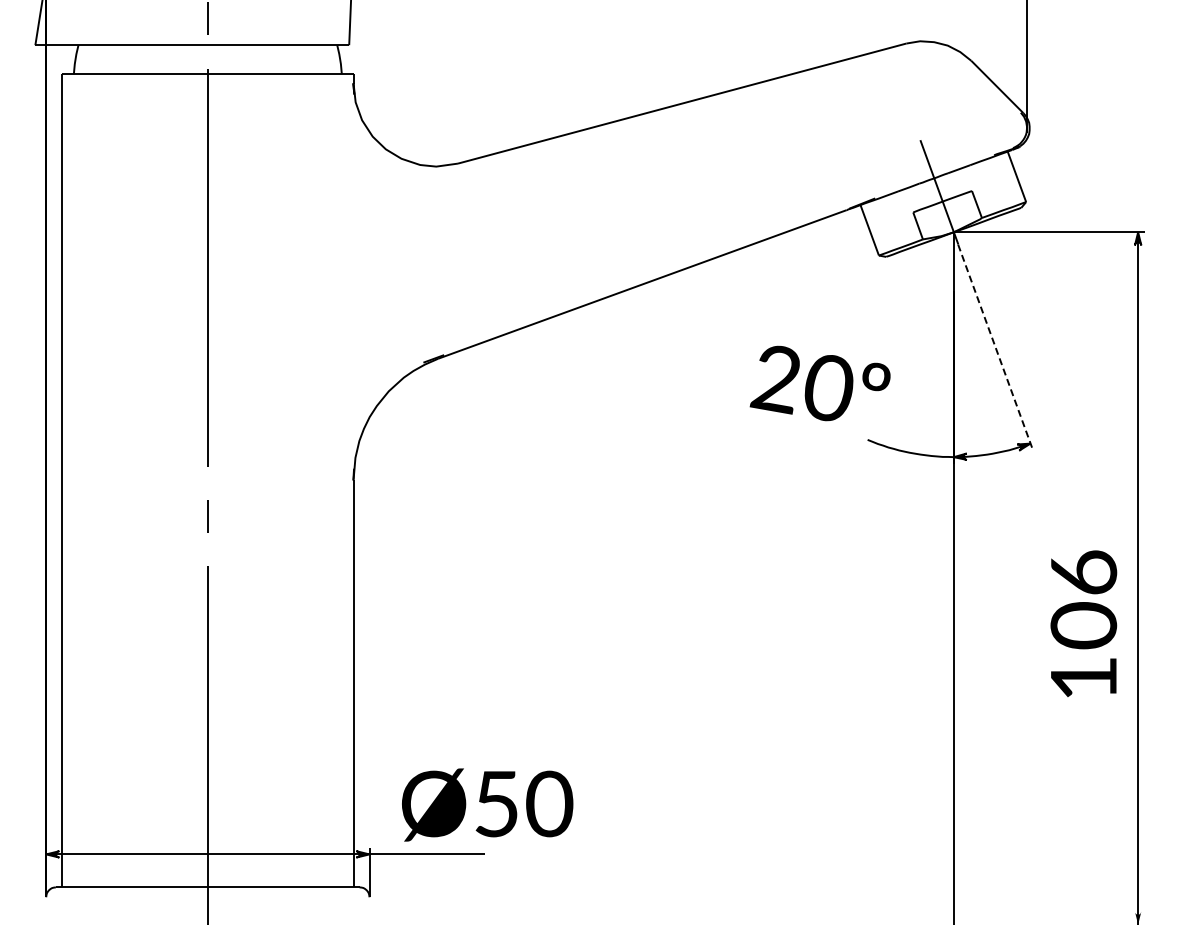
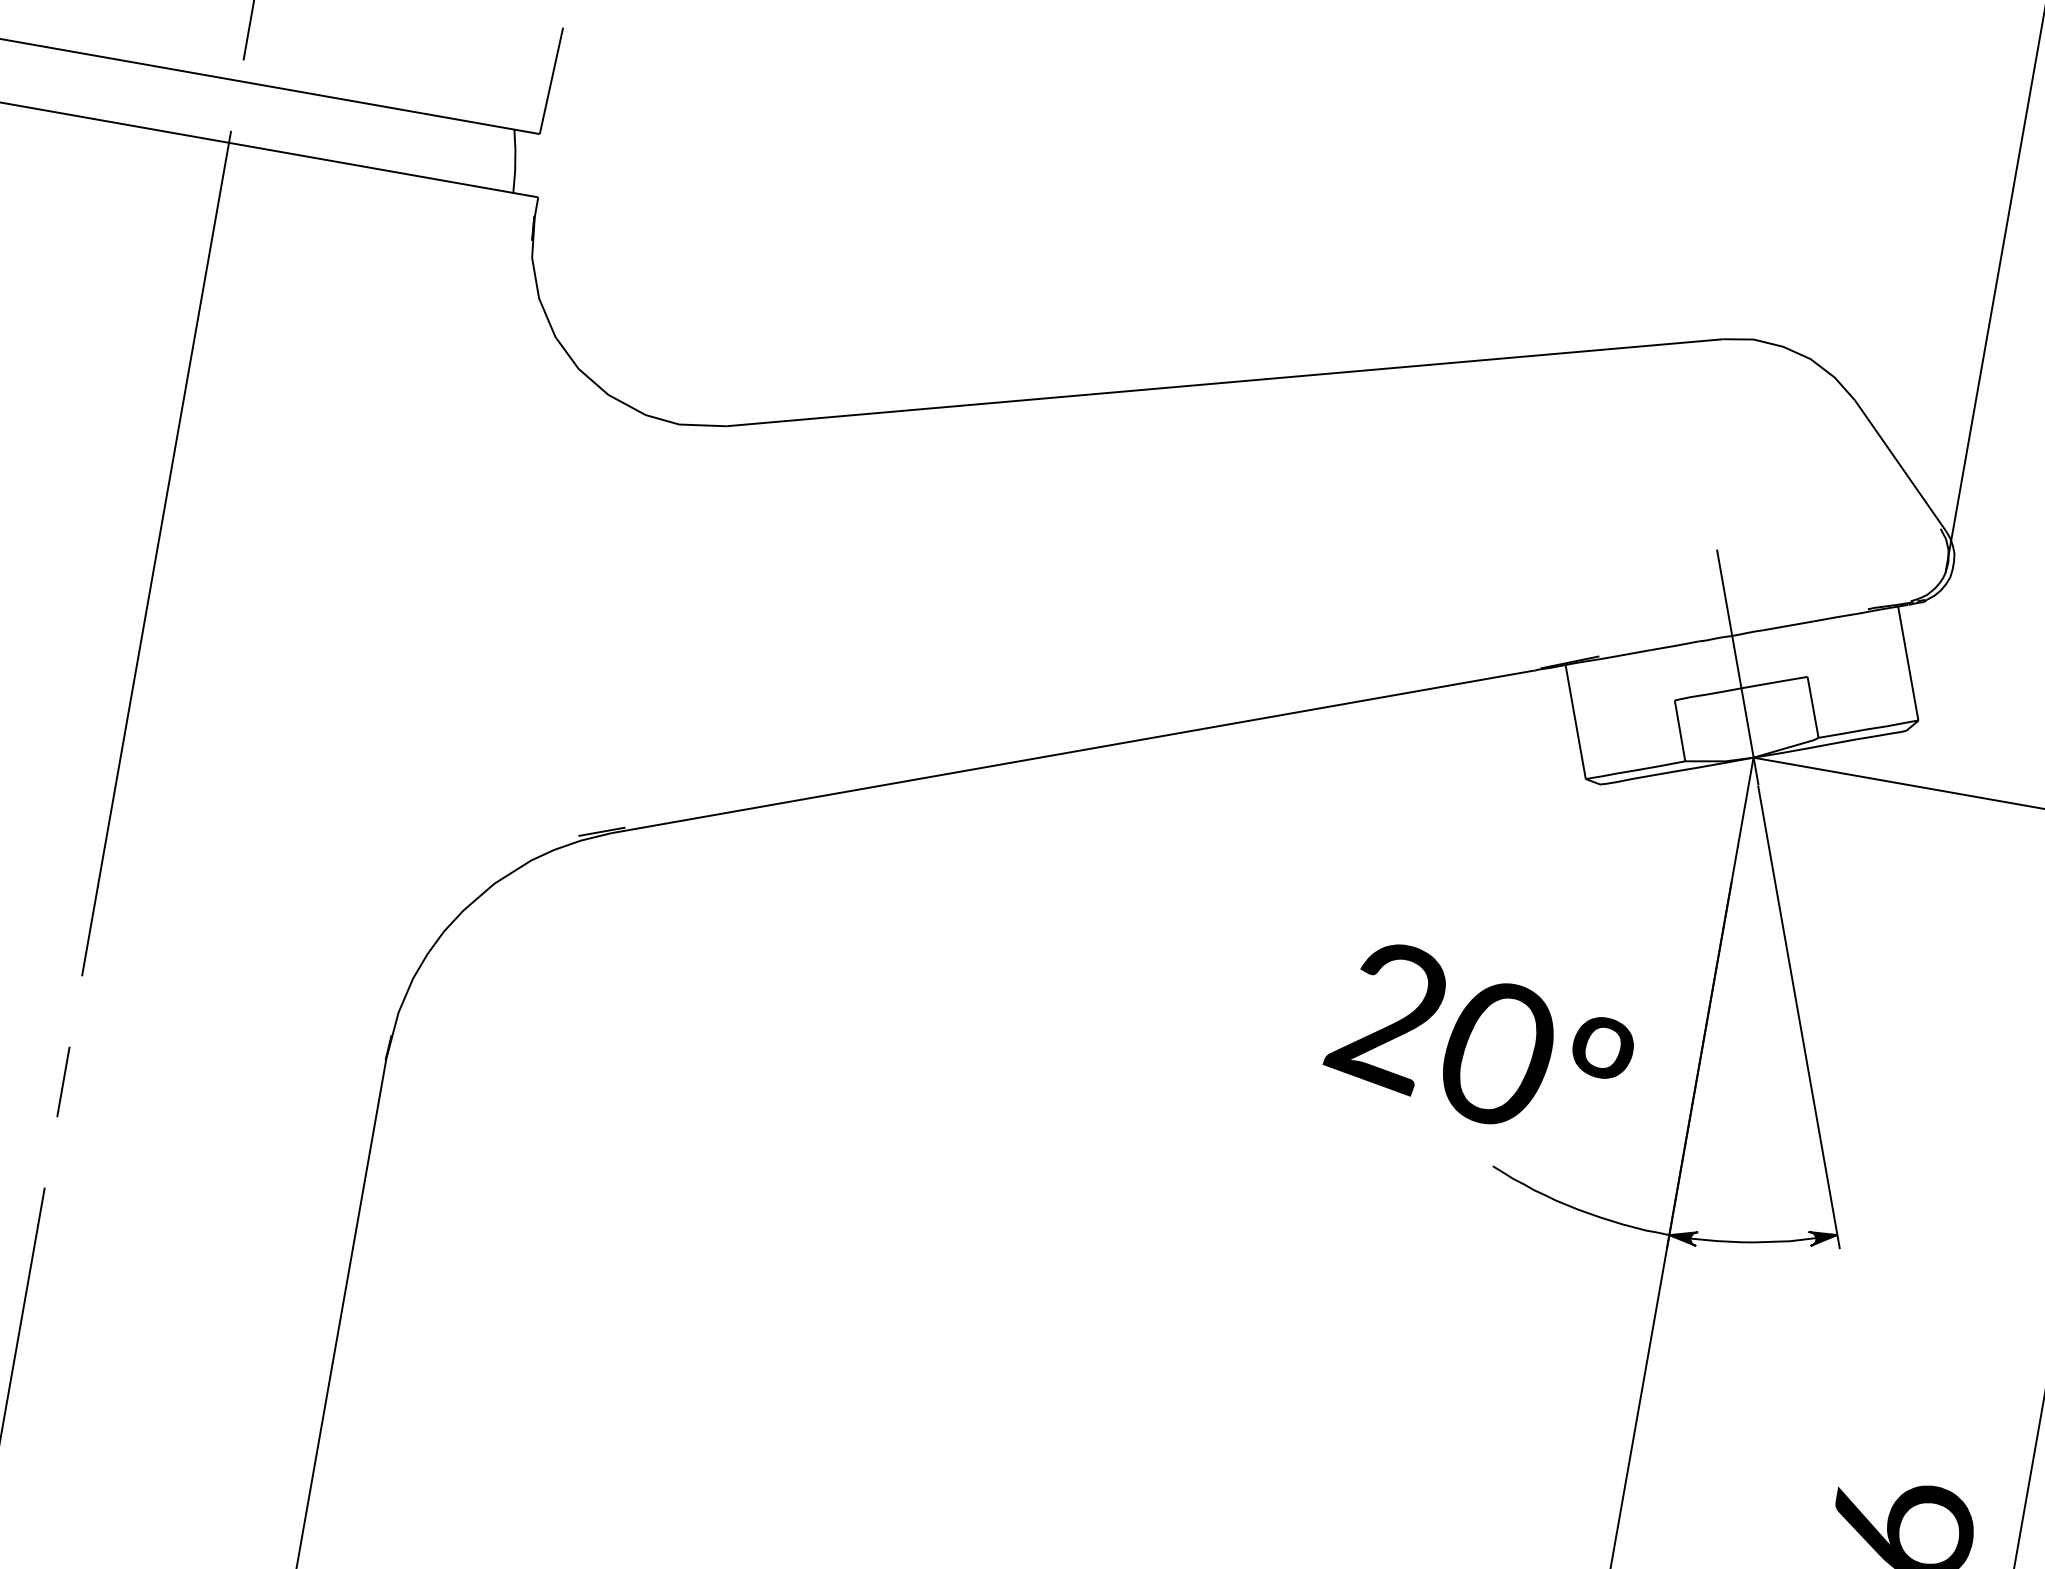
line: (995, 347) -> (1798, 1017), dashed -> solid
text: (819, 383) -> (1479, 1040), moved

